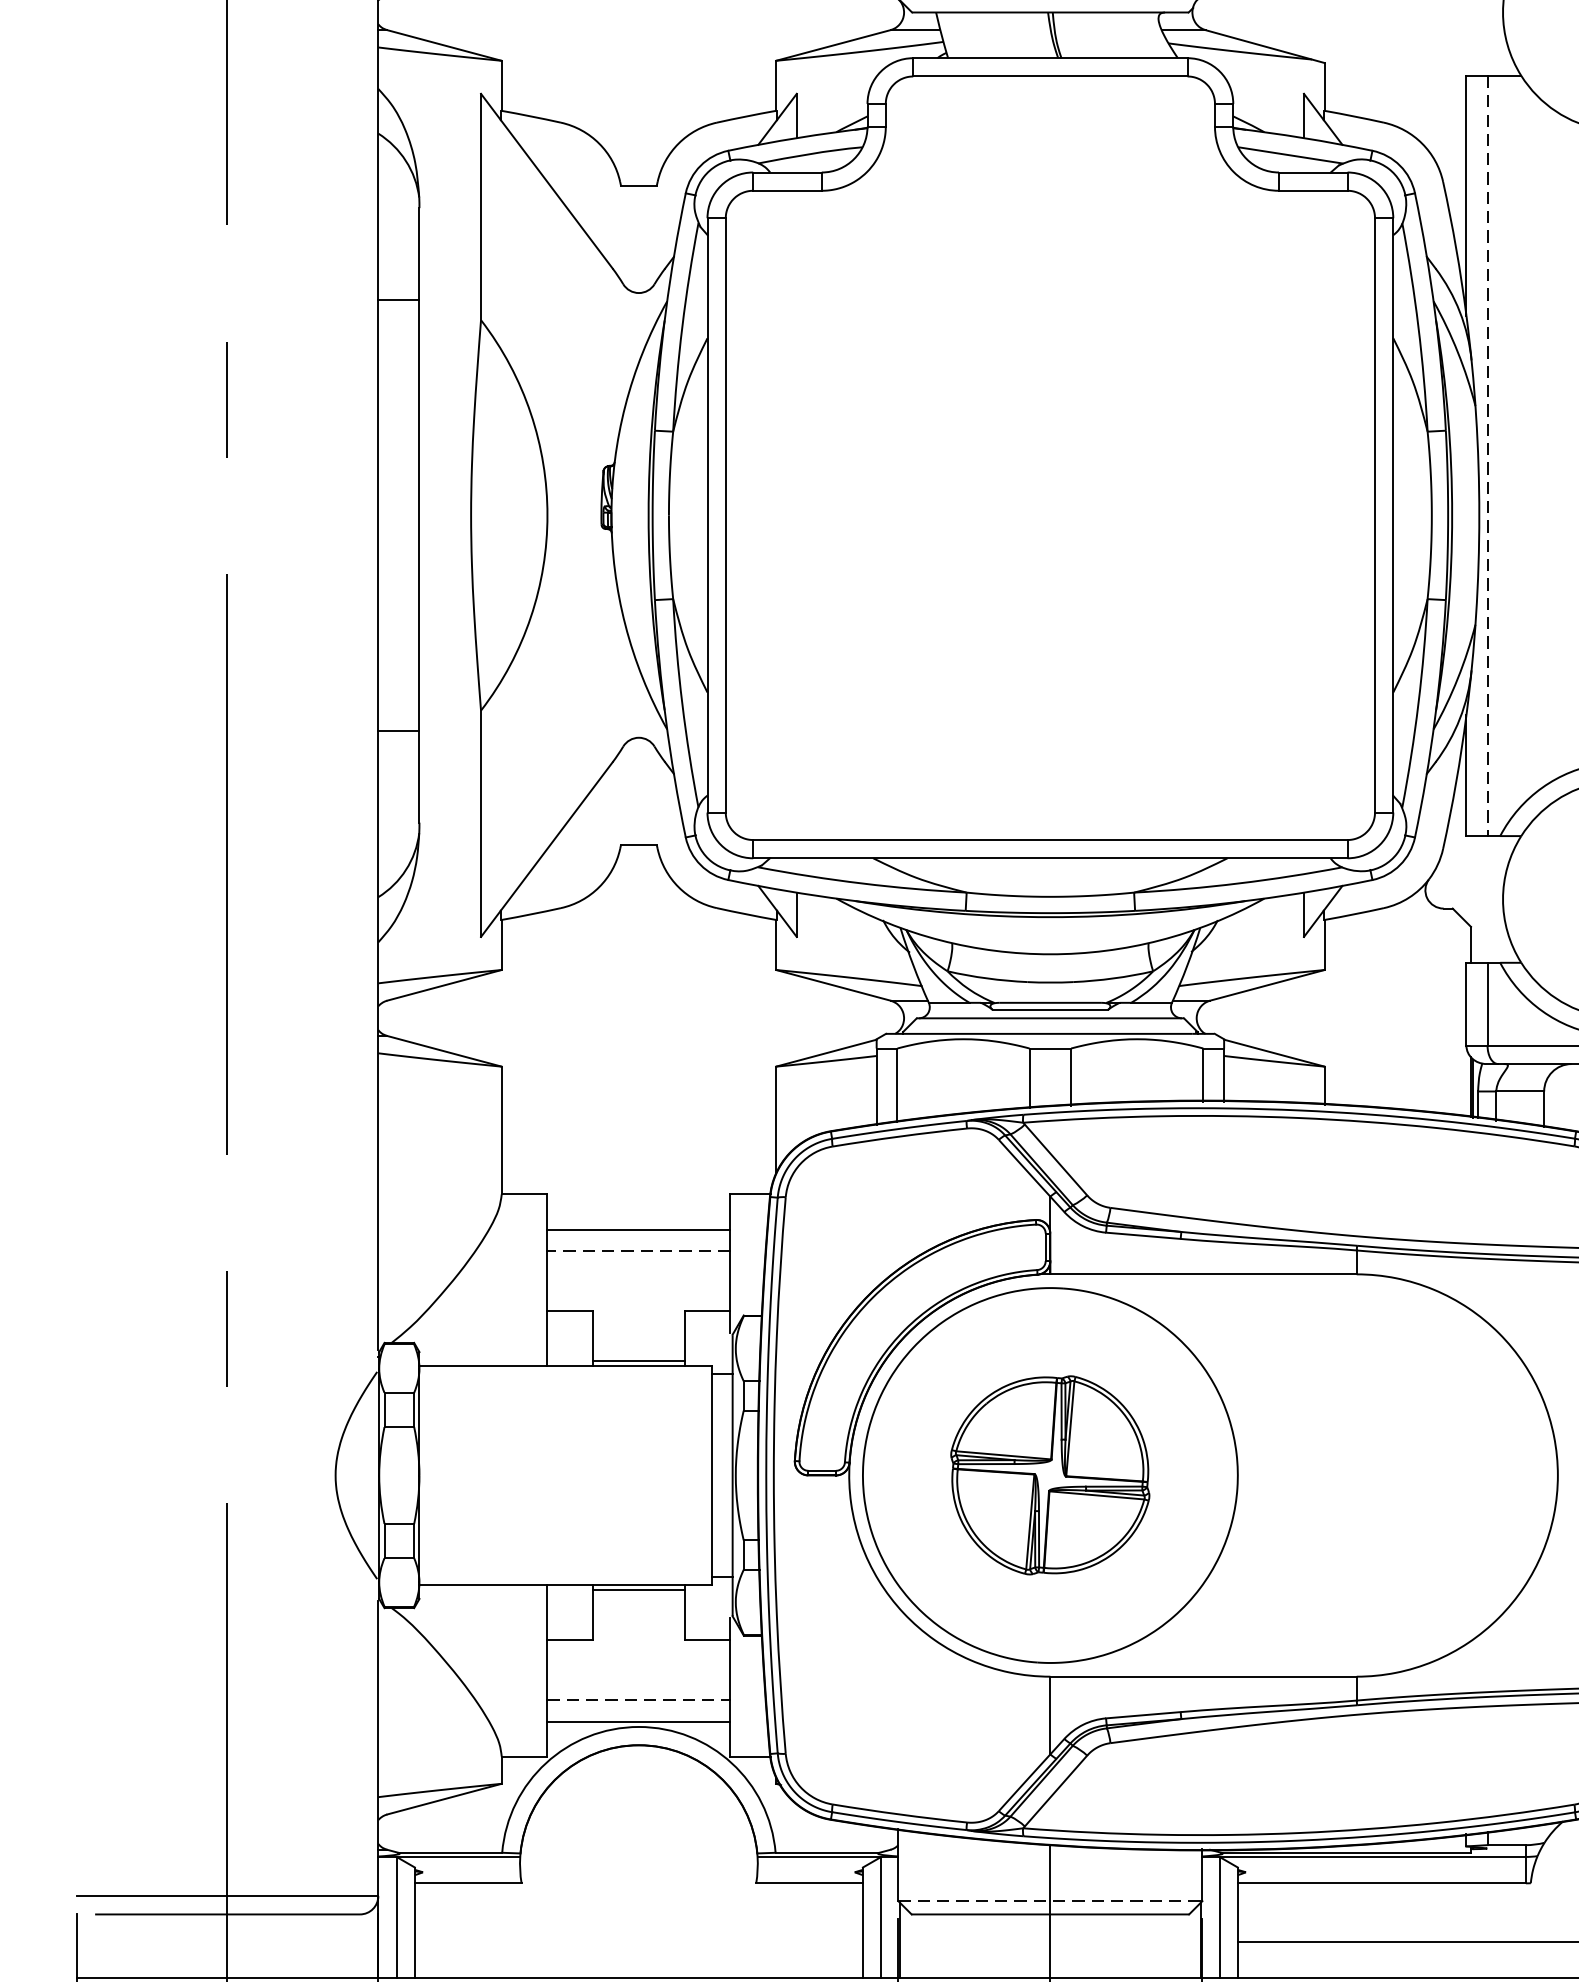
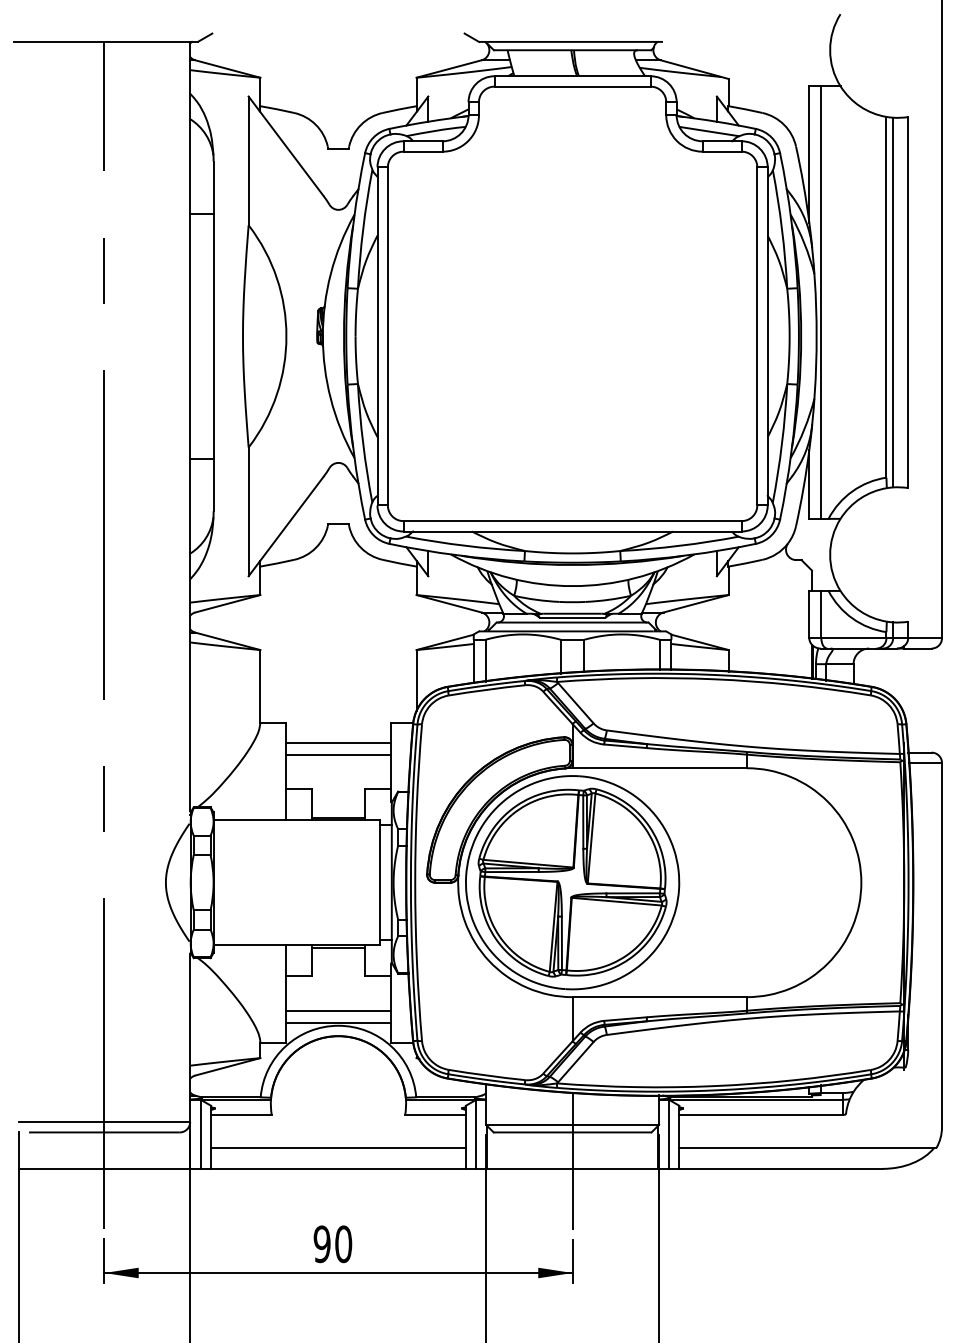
line: (1487, 457) -> (821, 303), dashed -> solid
line: (637, 1250) -> (337, 754), dashed -> solid
part: (1050, 1475) -> (572, 882), size x1.67
line: (638, 1700) -> (338, 1010), dashed -> solid
line: (1051, 1900) -> (573, 1124), dashed -> solid
line: (638, 1942) -> (338, 1148), added

